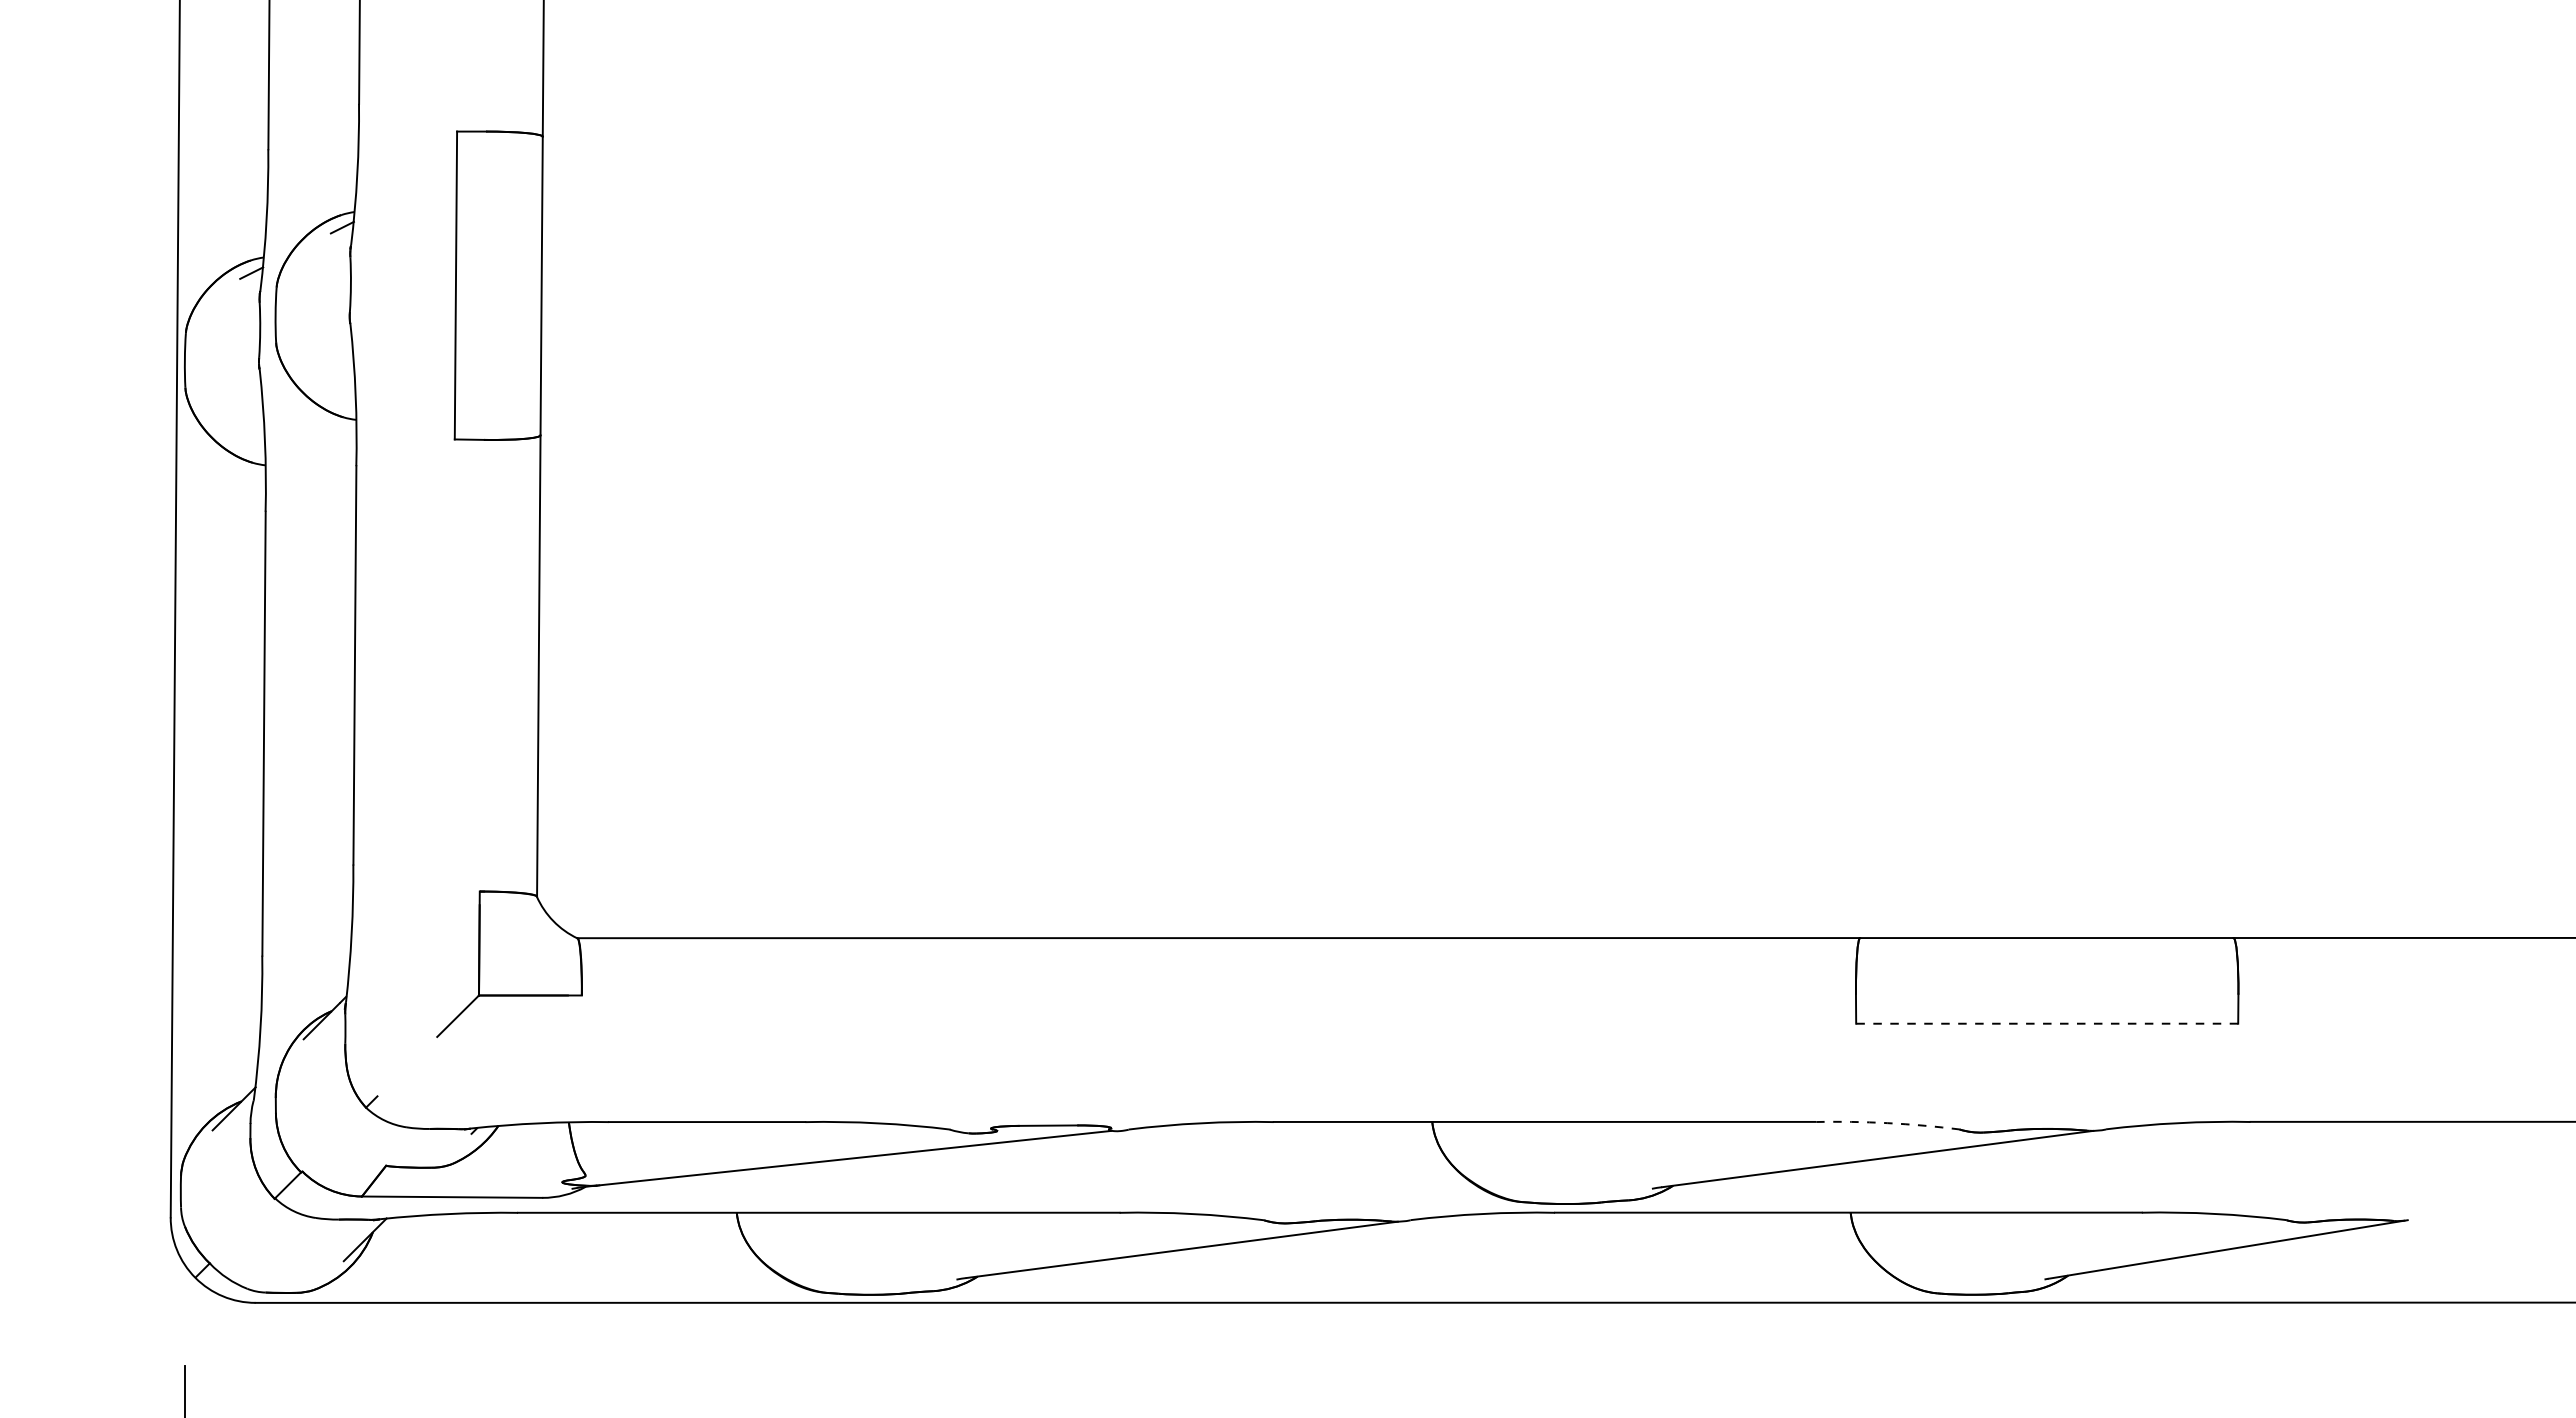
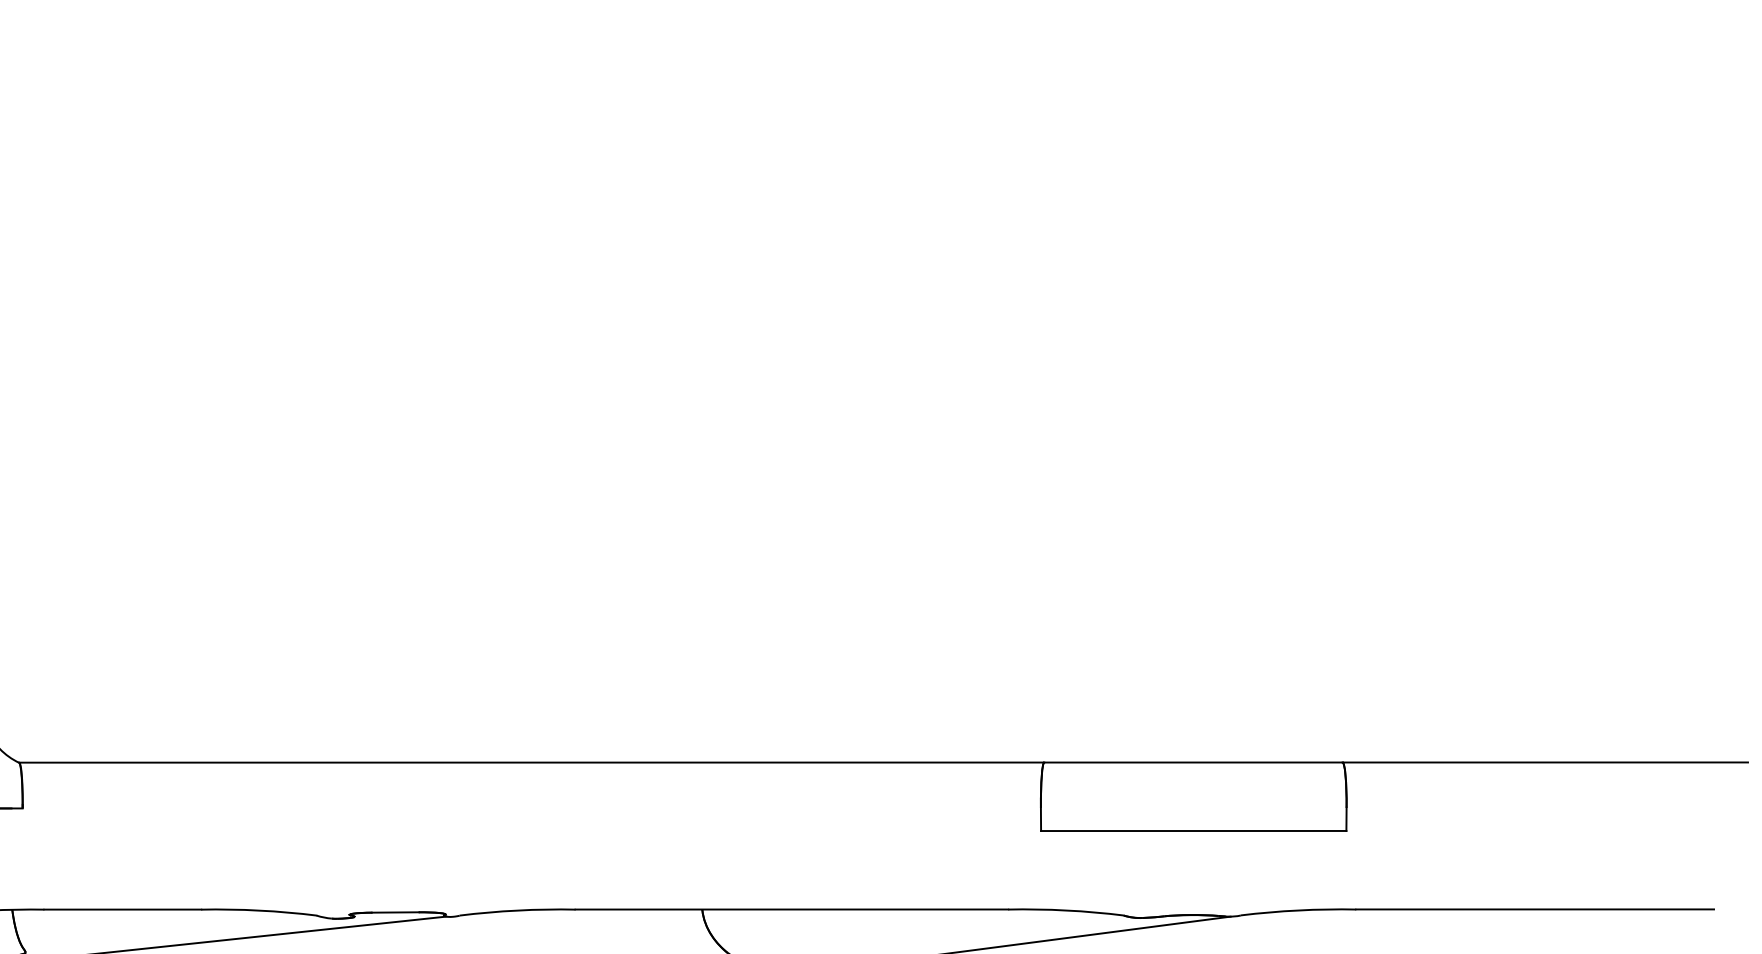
line: (2046, 1023) -> (1193, 830), dashed -> solid
arc: (1887, 1123) -> (1066, 910), dashed -> solid

